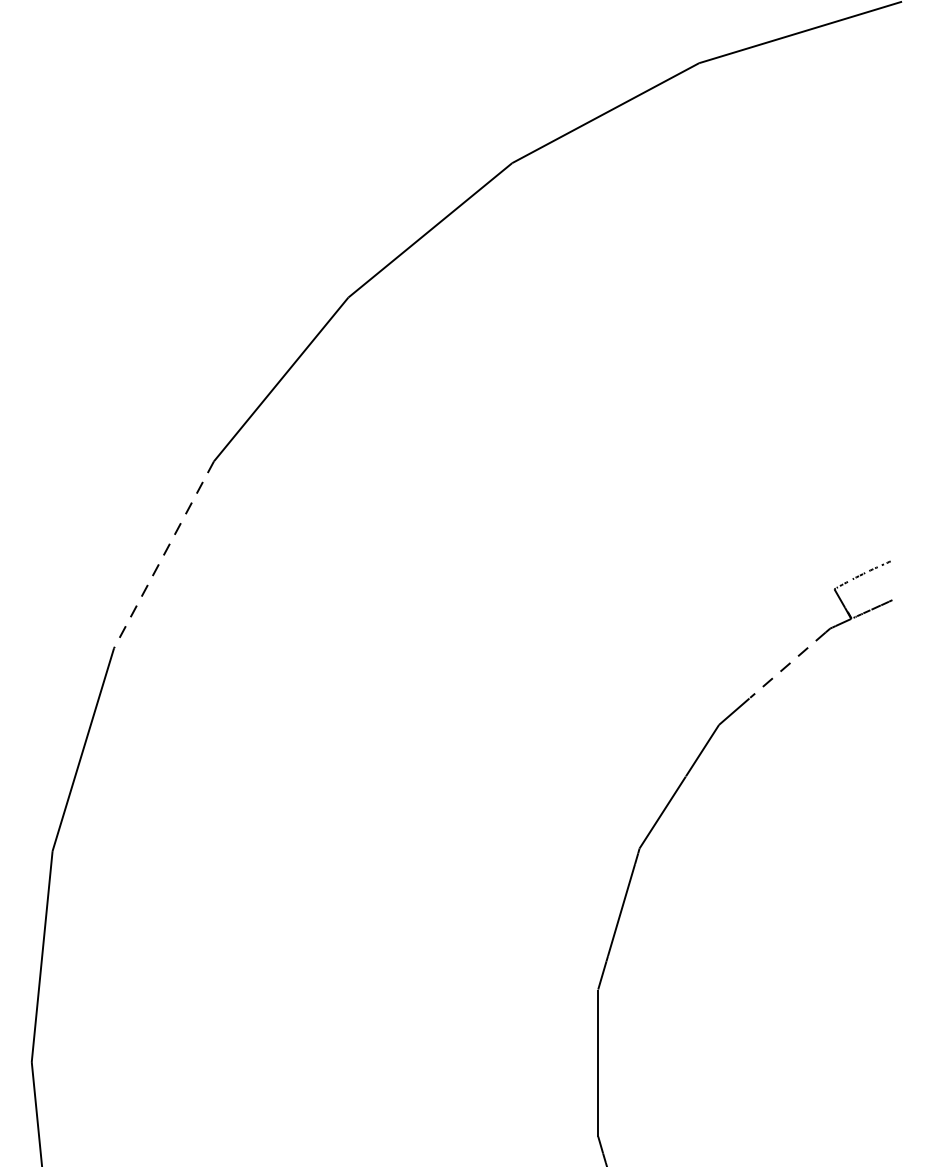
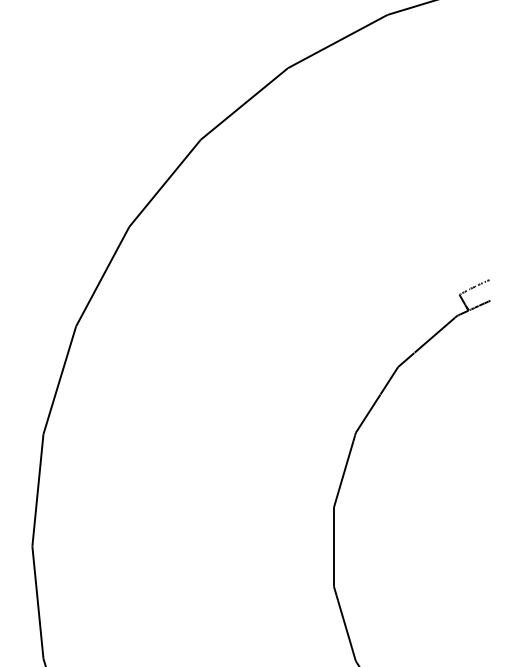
line: (163, 556) -> (102, 277), dashed -> solid
line: (787, 665) -> (434, 335), dashed -> solid

